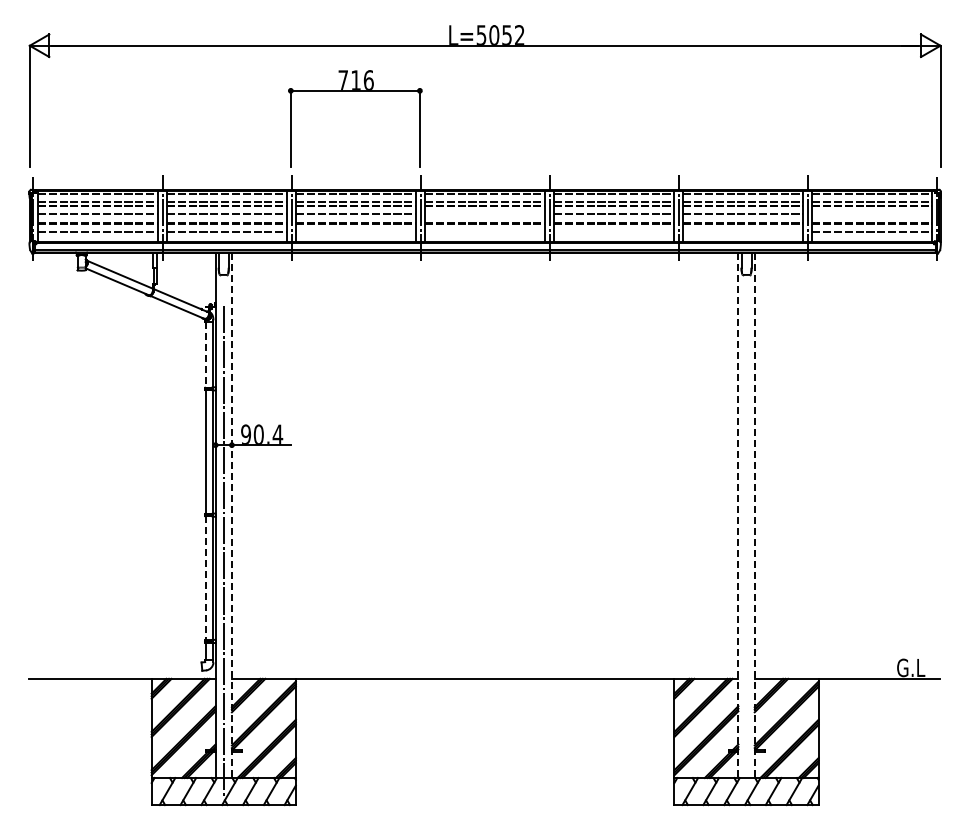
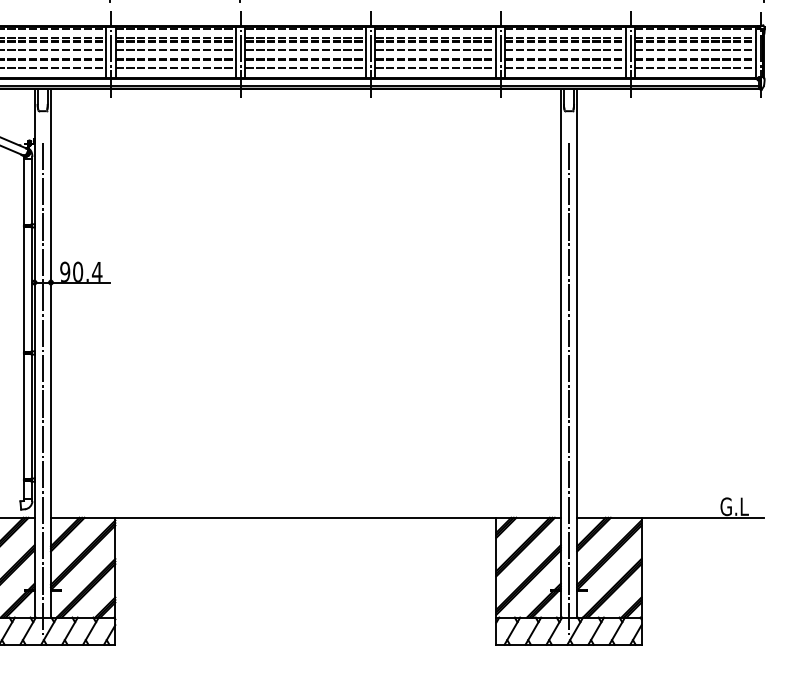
line: (485, 213) -> (306, 49), added
line: (872, 213) -> (695, 49), added
line: (356, 232) -> (176, 68), added
line: (485, 232) -> (306, 68), added
line: (614, 232) -> (436, 68), added
line: (743, 232) -> (565, 68), added
line: (205, 355) -> (24, 192), dashed -> solid
line: (231, 515) -> (50, 353), dashed -> solid
line: (738, 515) -> (560, 353), dashed -> solid
line: (754, 515) -> (576, 353), dashed -> solid
line: (746, 551) -> (568, 389), added
line: (205, 578) -> (24, 416), dashed -> solid

